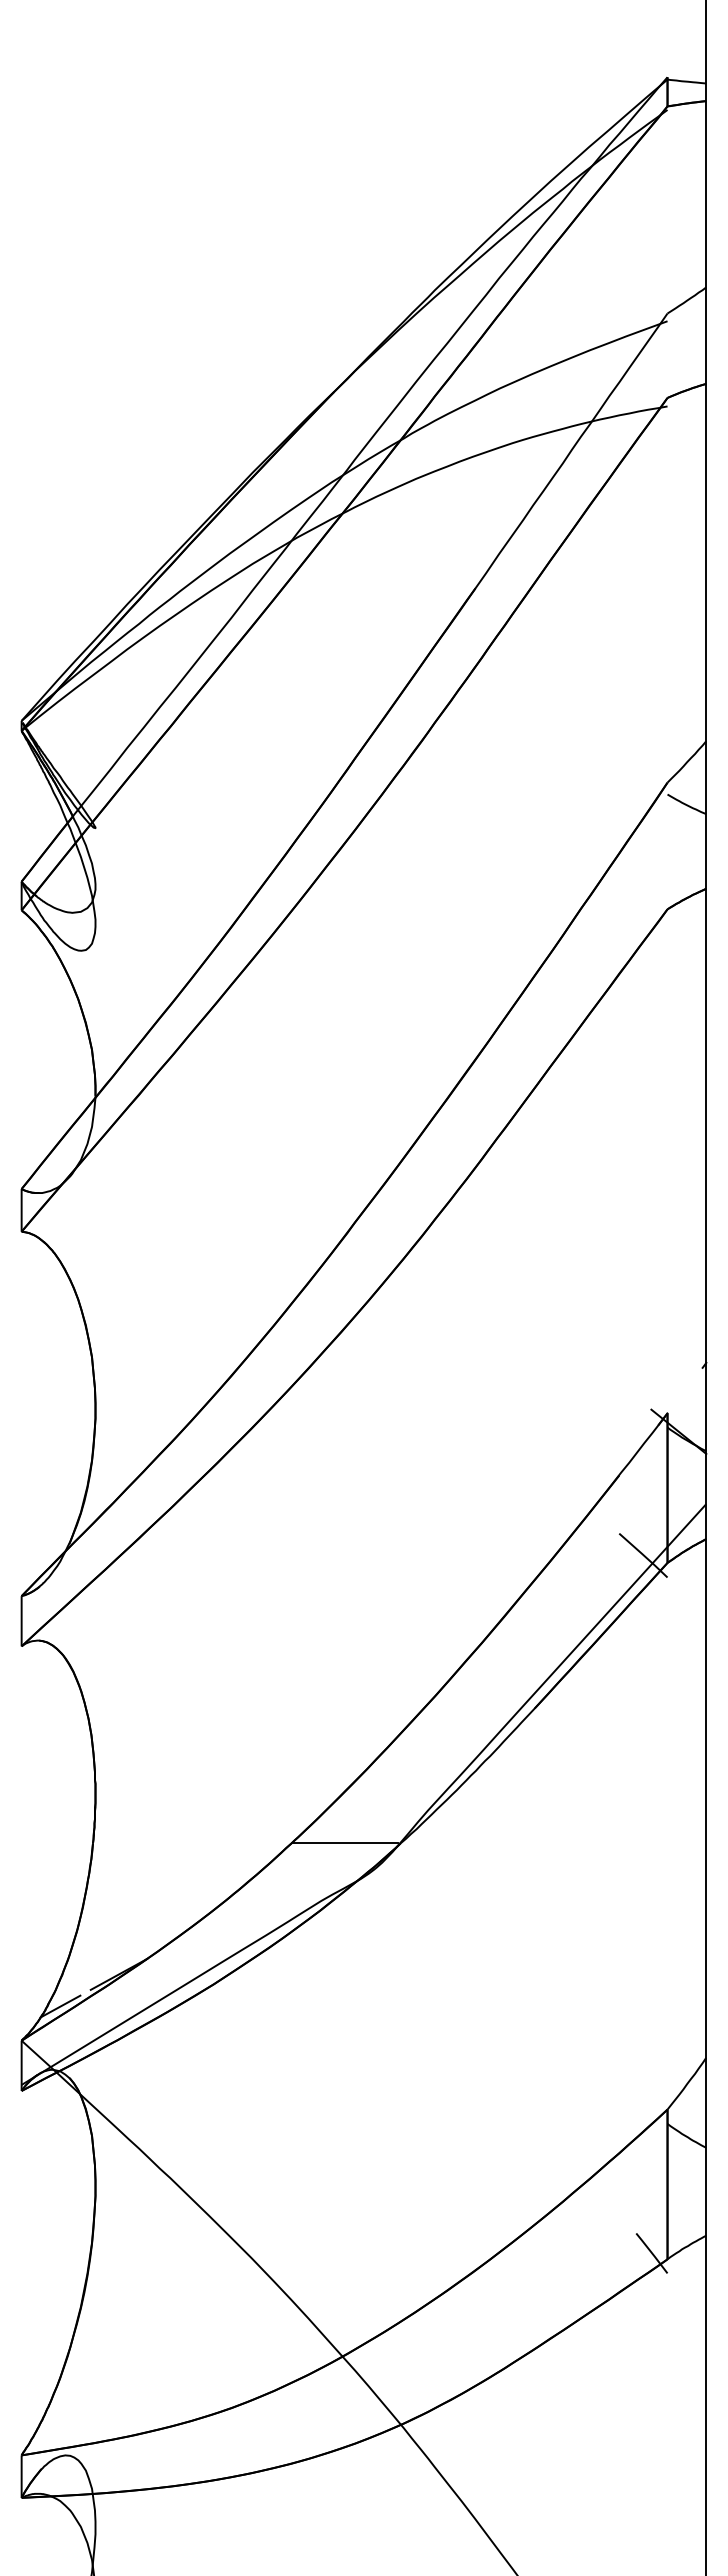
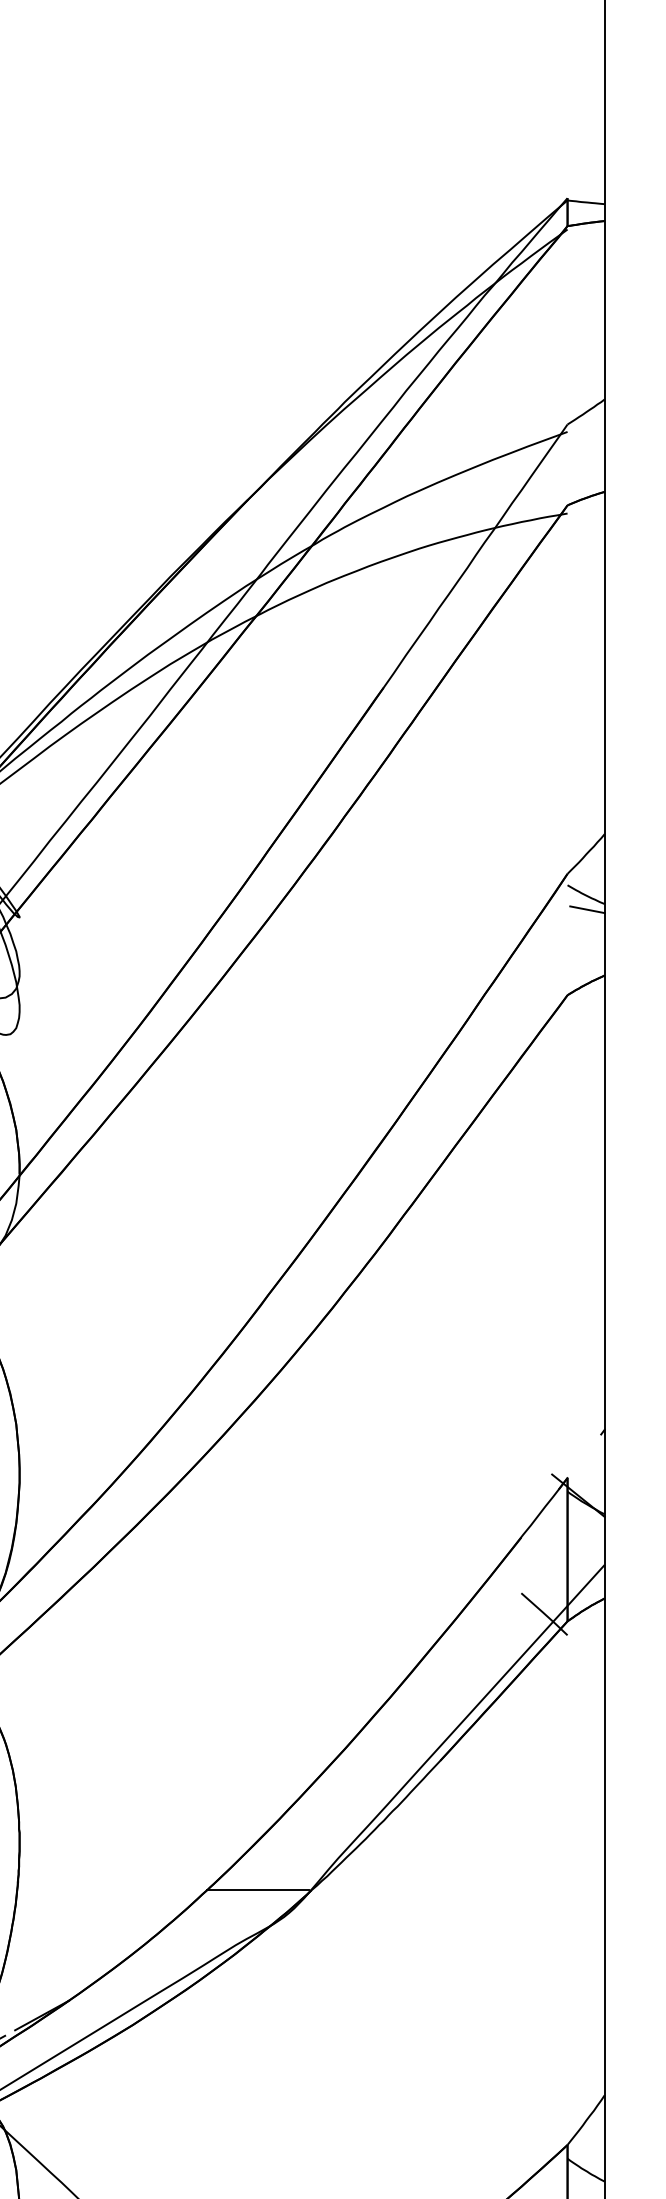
line: (688, 819) -> (587, 909), added

